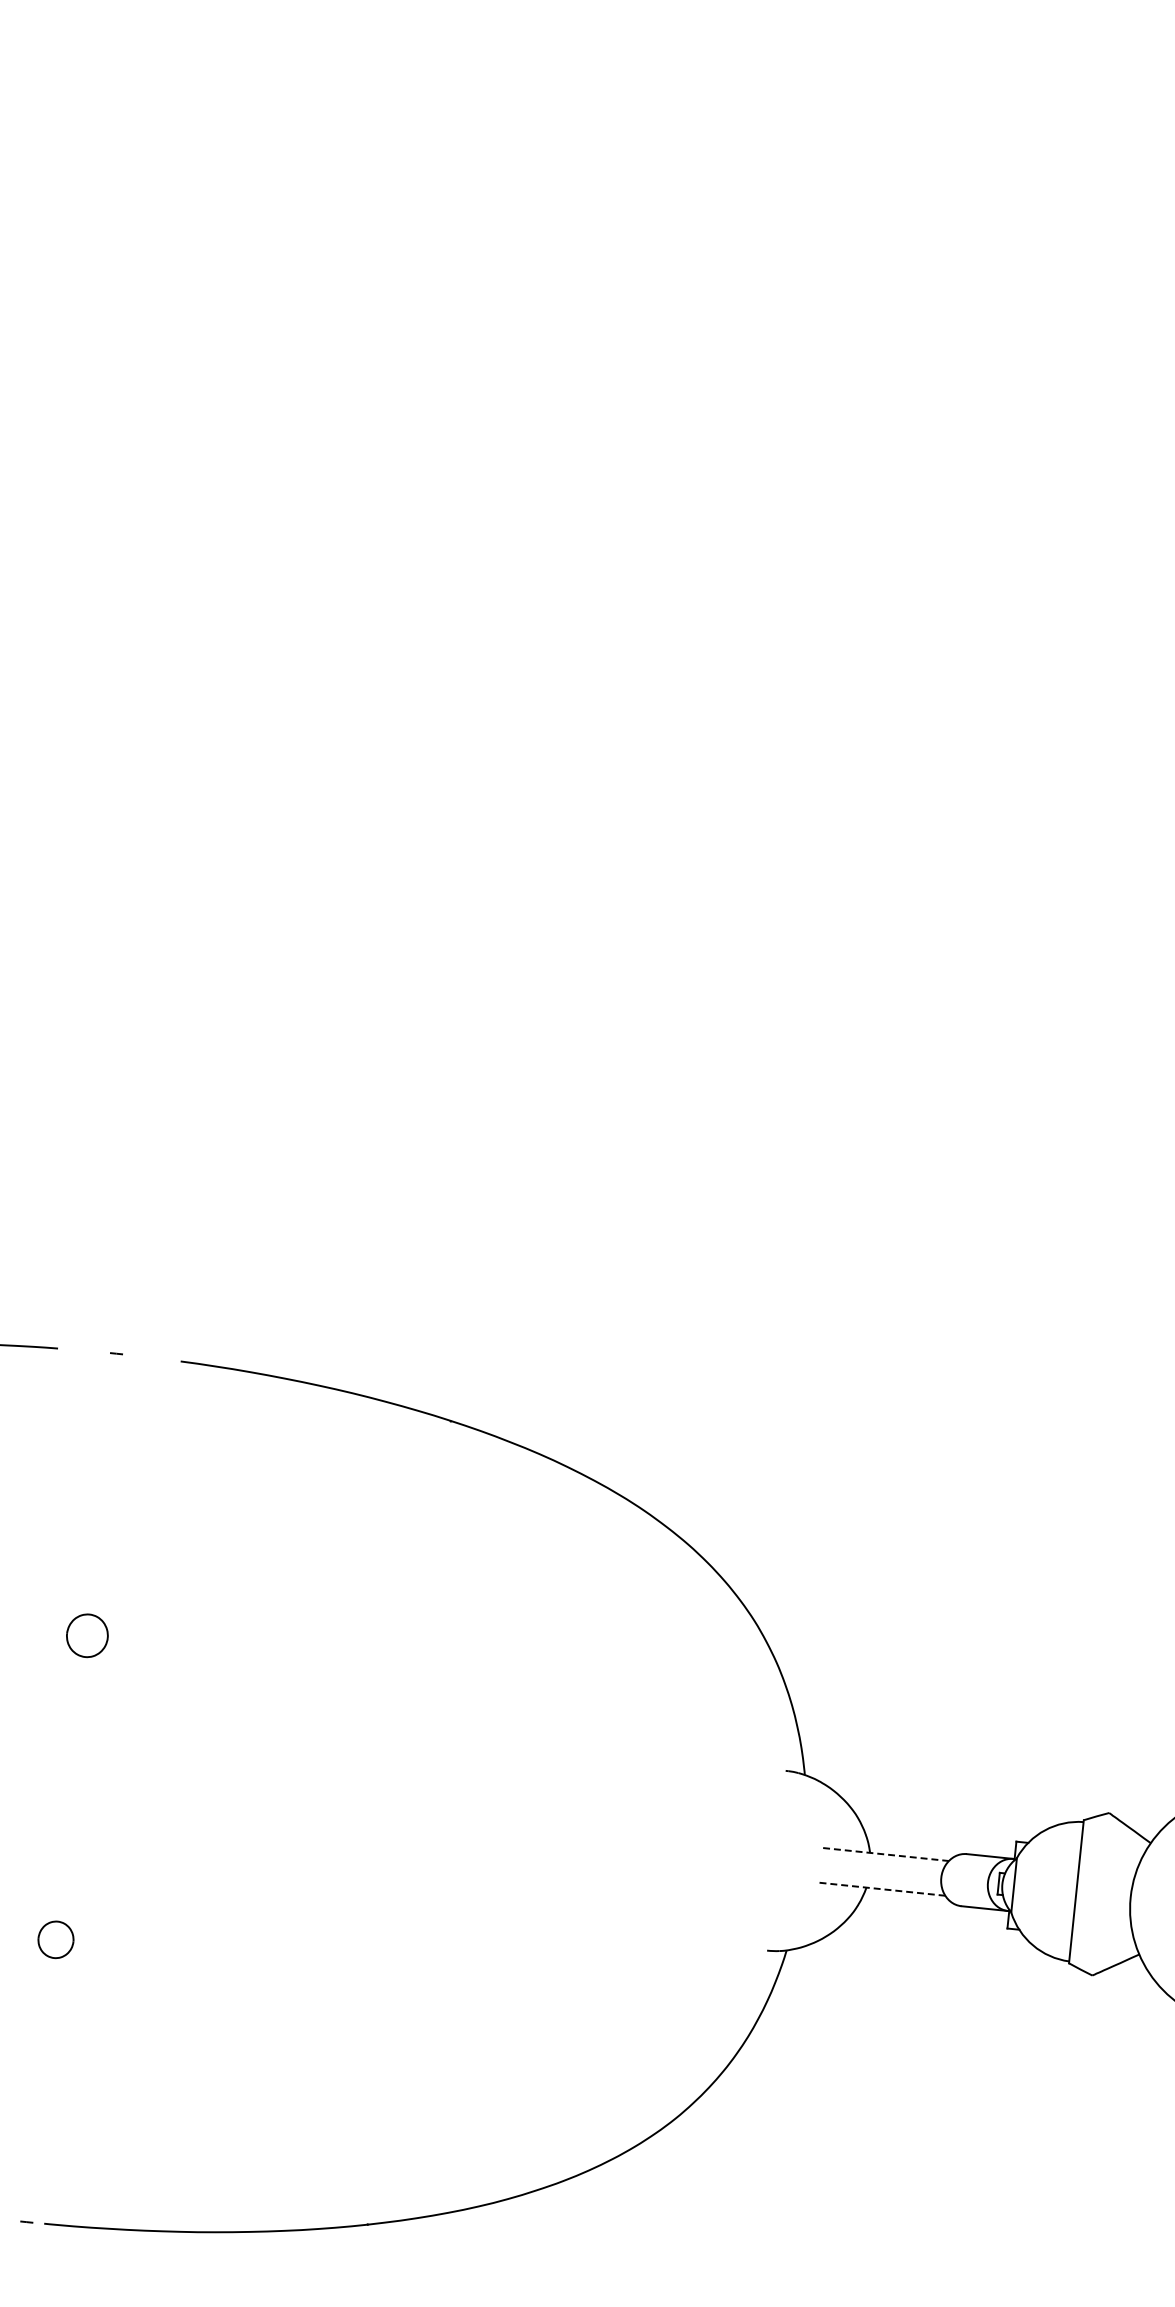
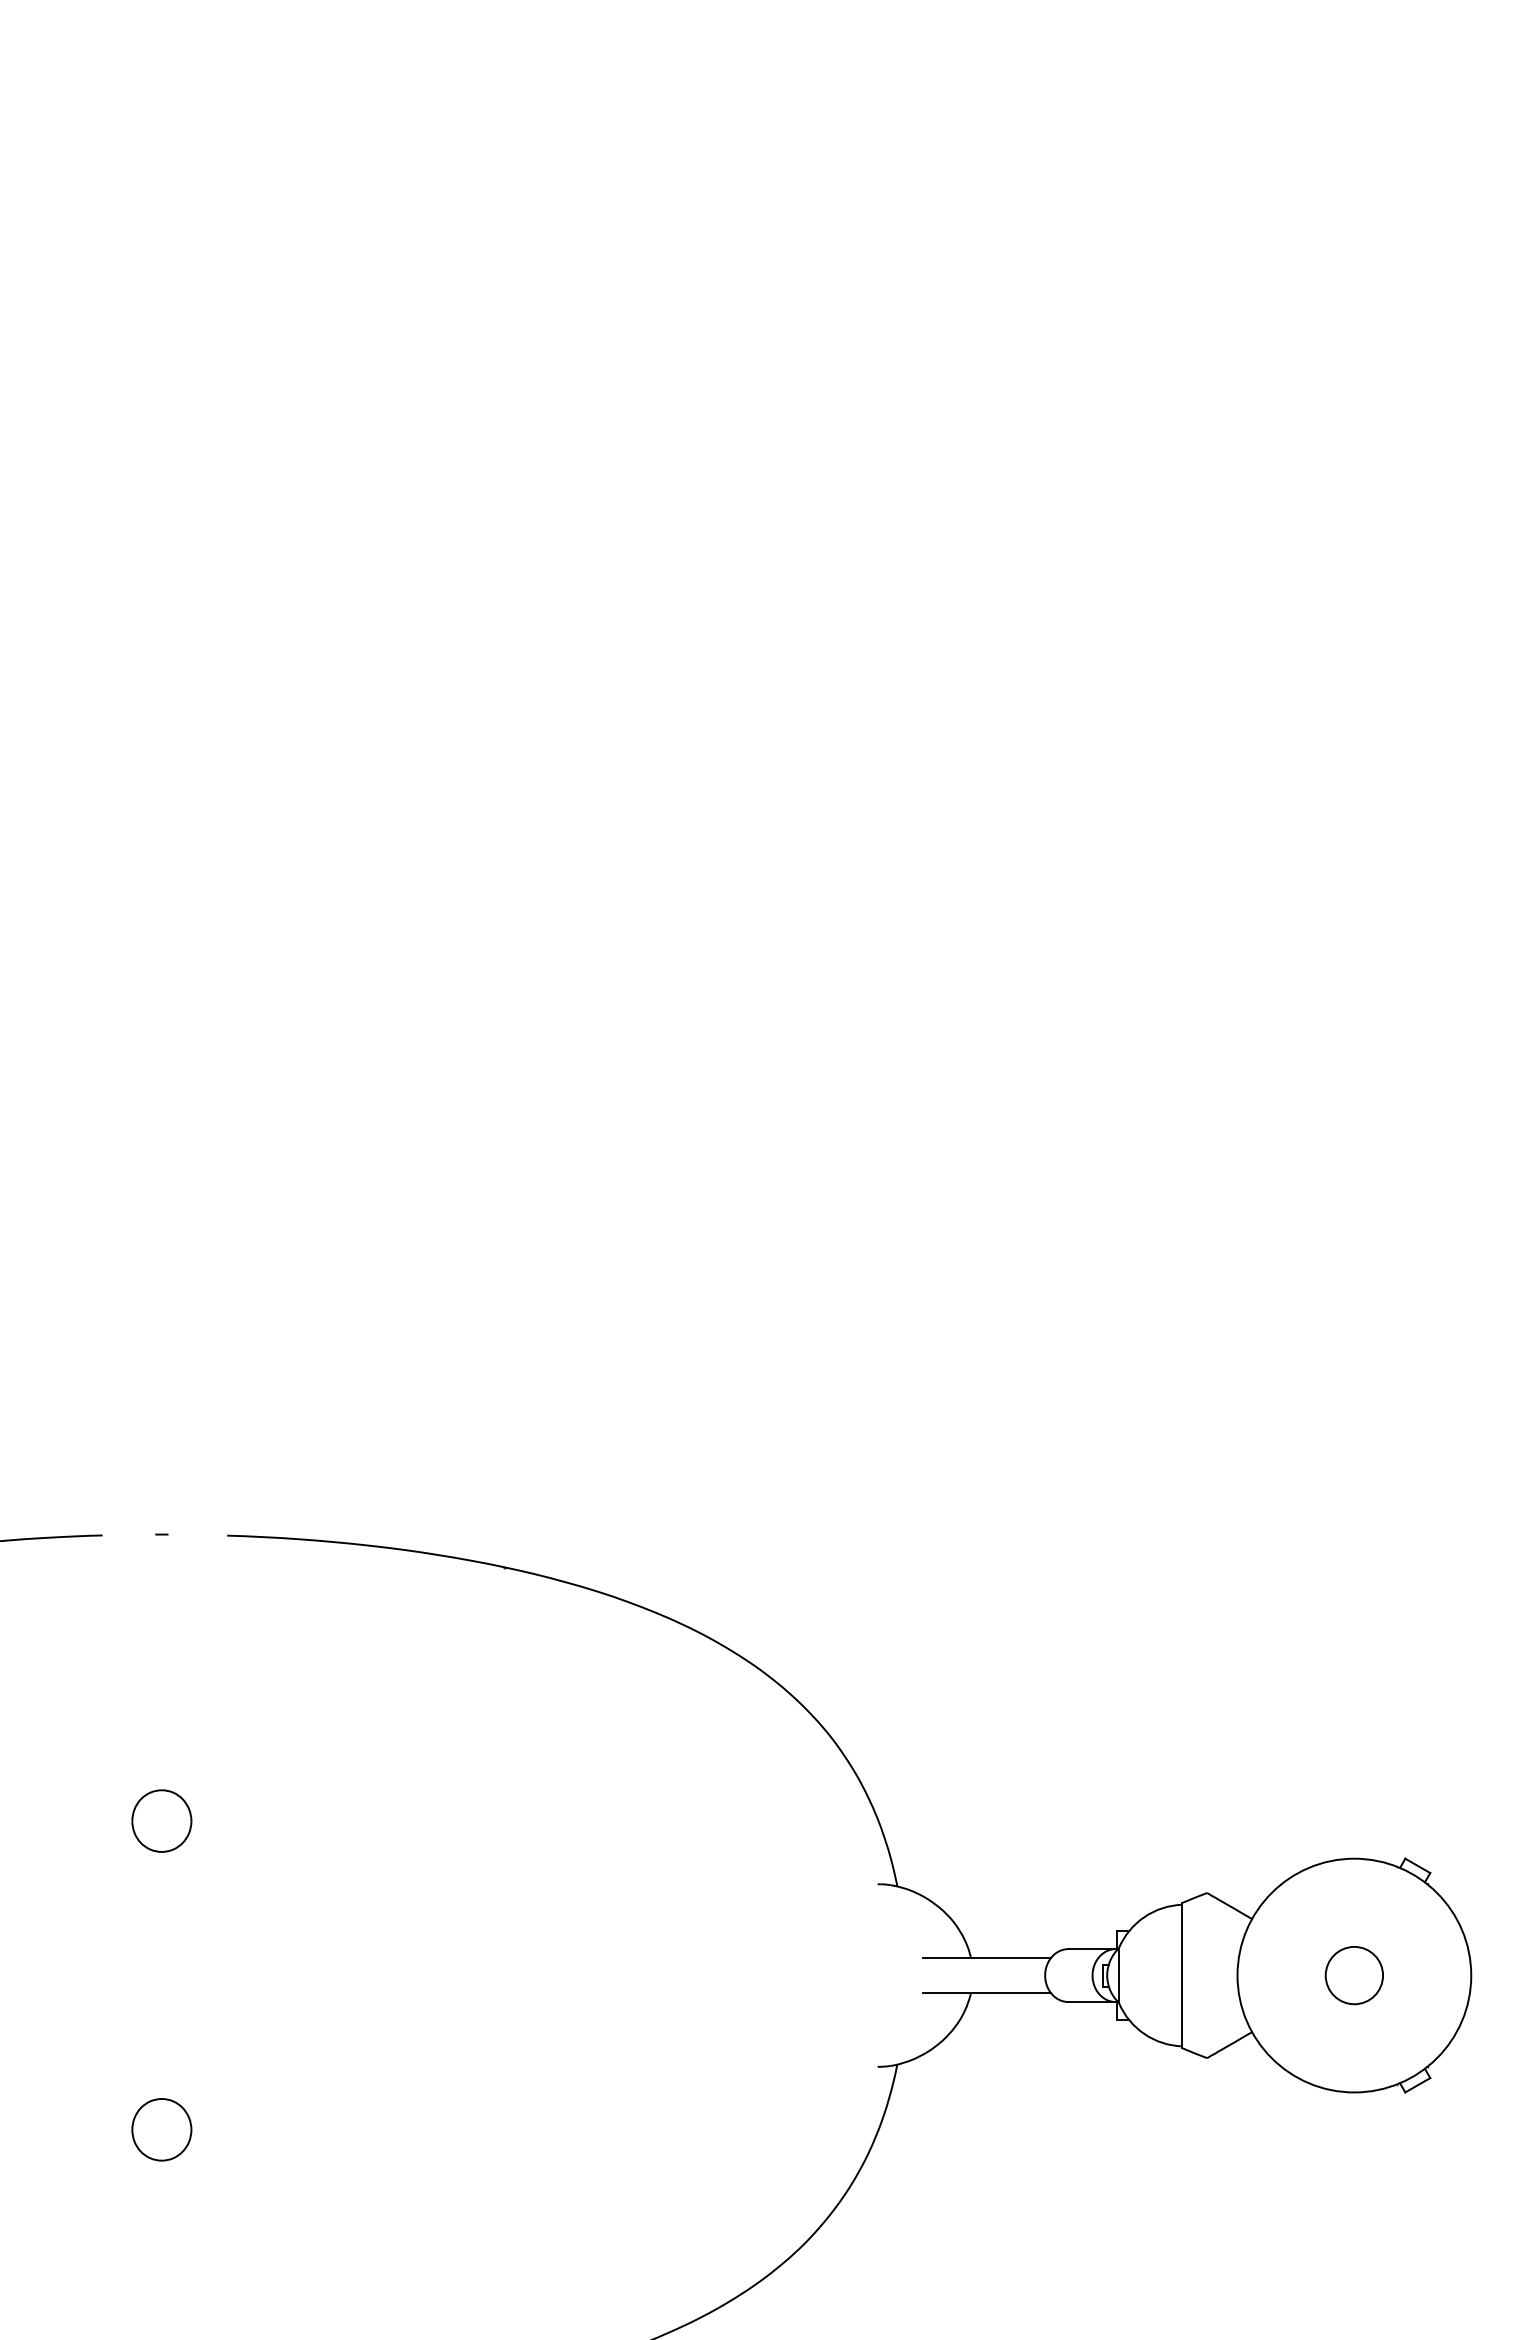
part: (87, 1635) -> (161, 1820), size x1.43
line: (886, 1854) -> (987, 1957), dashed -> solid
line: (882, 1889) -> (987, 1993), dashed -> solid
part: (55, 1939) -> (161, 2129), size x1.67

